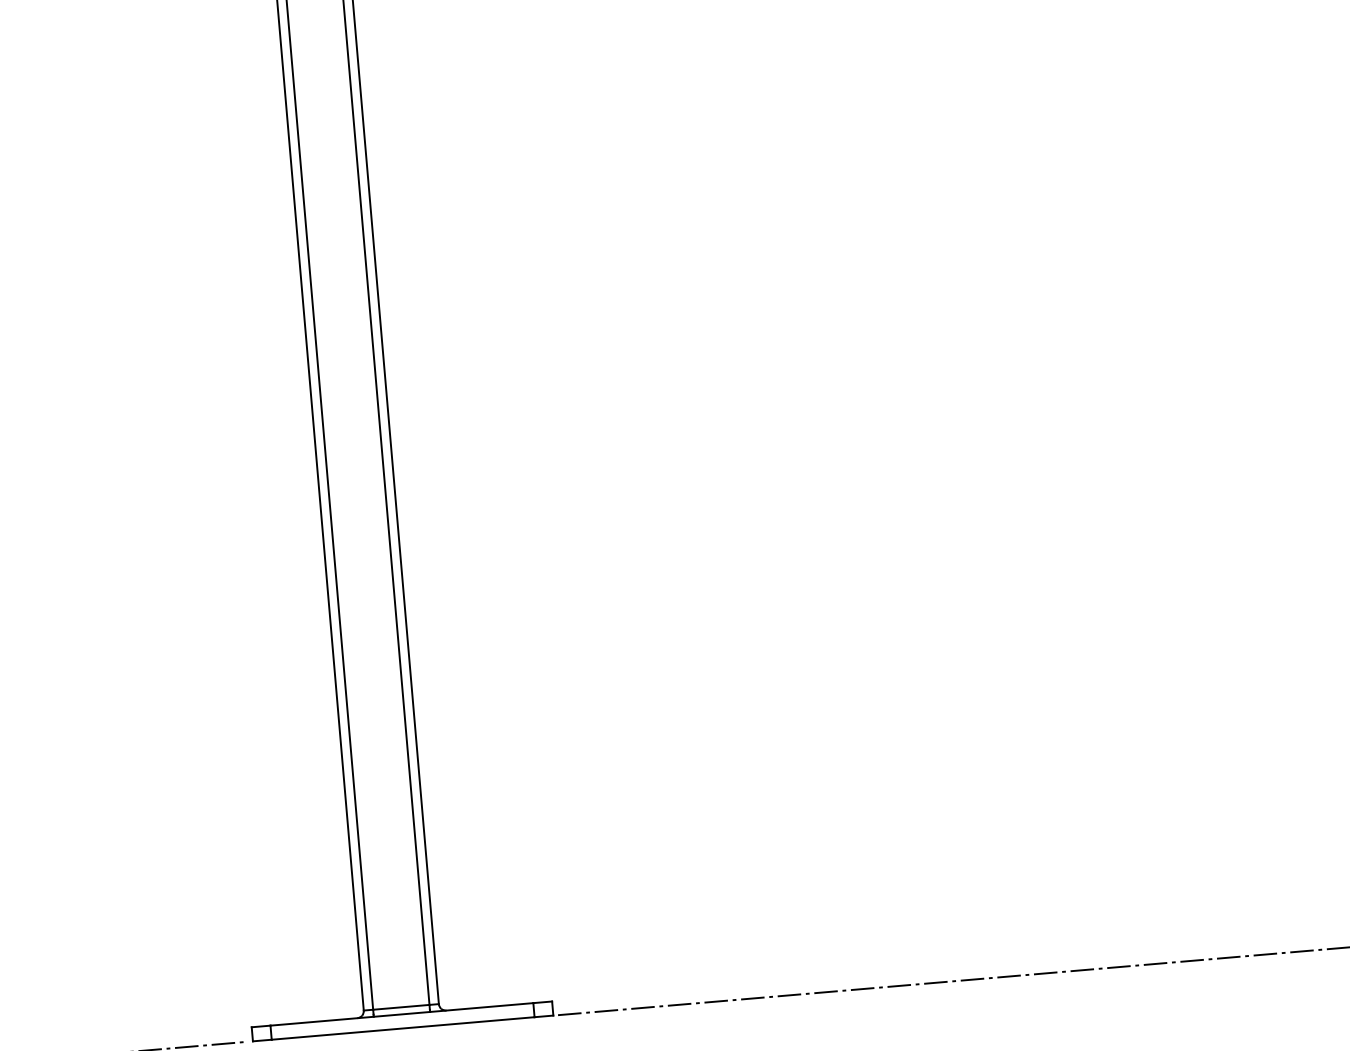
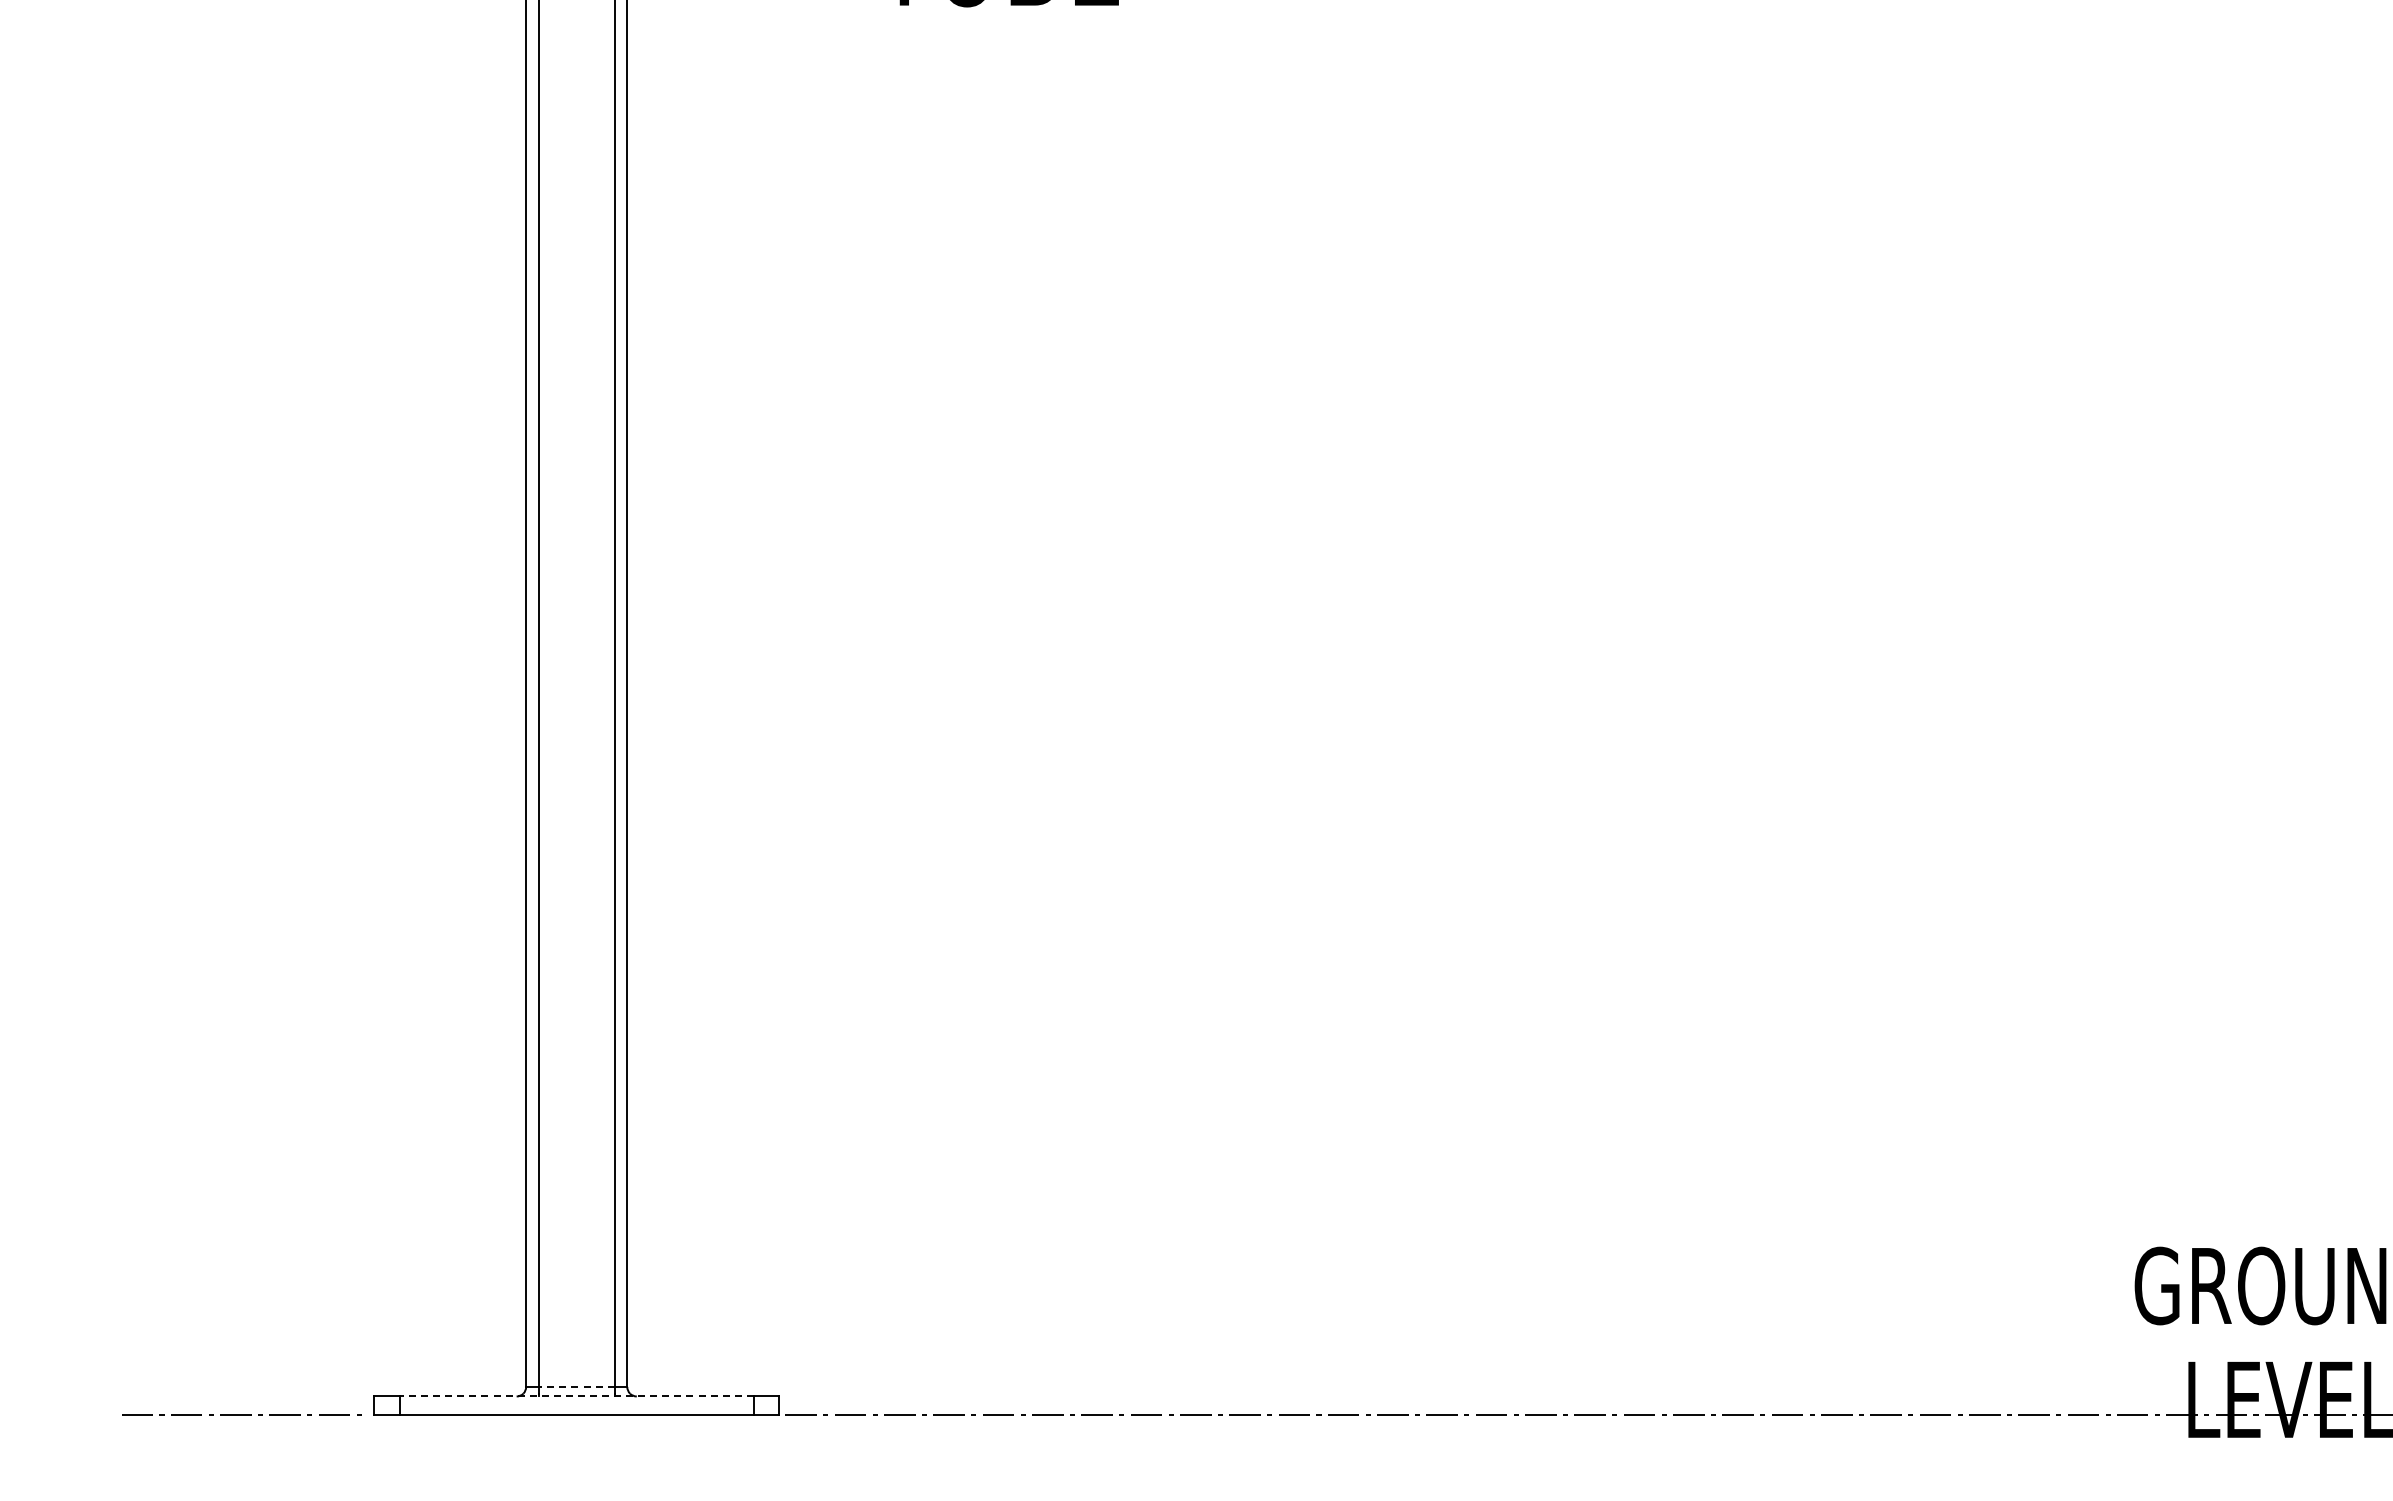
line: (401, 1006) -> (576, 1386), solid -> dashed
line: (401, 1014) -> (576, 1396), solid -> dashed

